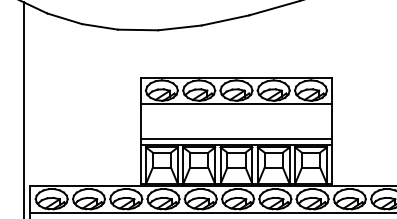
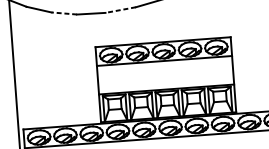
line: (99, 26) -> (63, 13), solid -> dashed
line: (179, 27) -> (120, 9), solid -> dashed
line: (236, 139) -> (166, 85), removed

